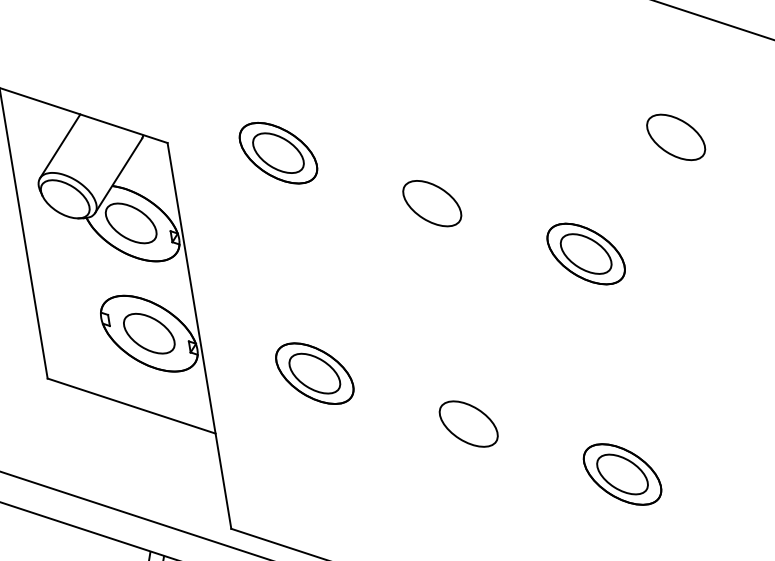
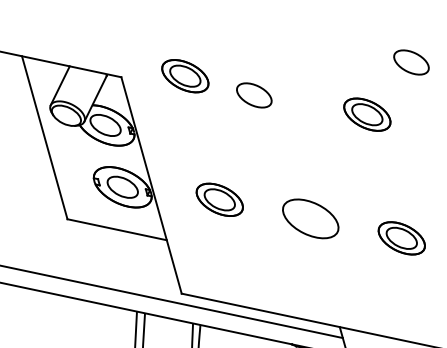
part: (676, 137) -> (411, 62), moved
part: (432, 203) -> (254, 95), moved
part: (468, 424) -> (310, 219), size x1.6

